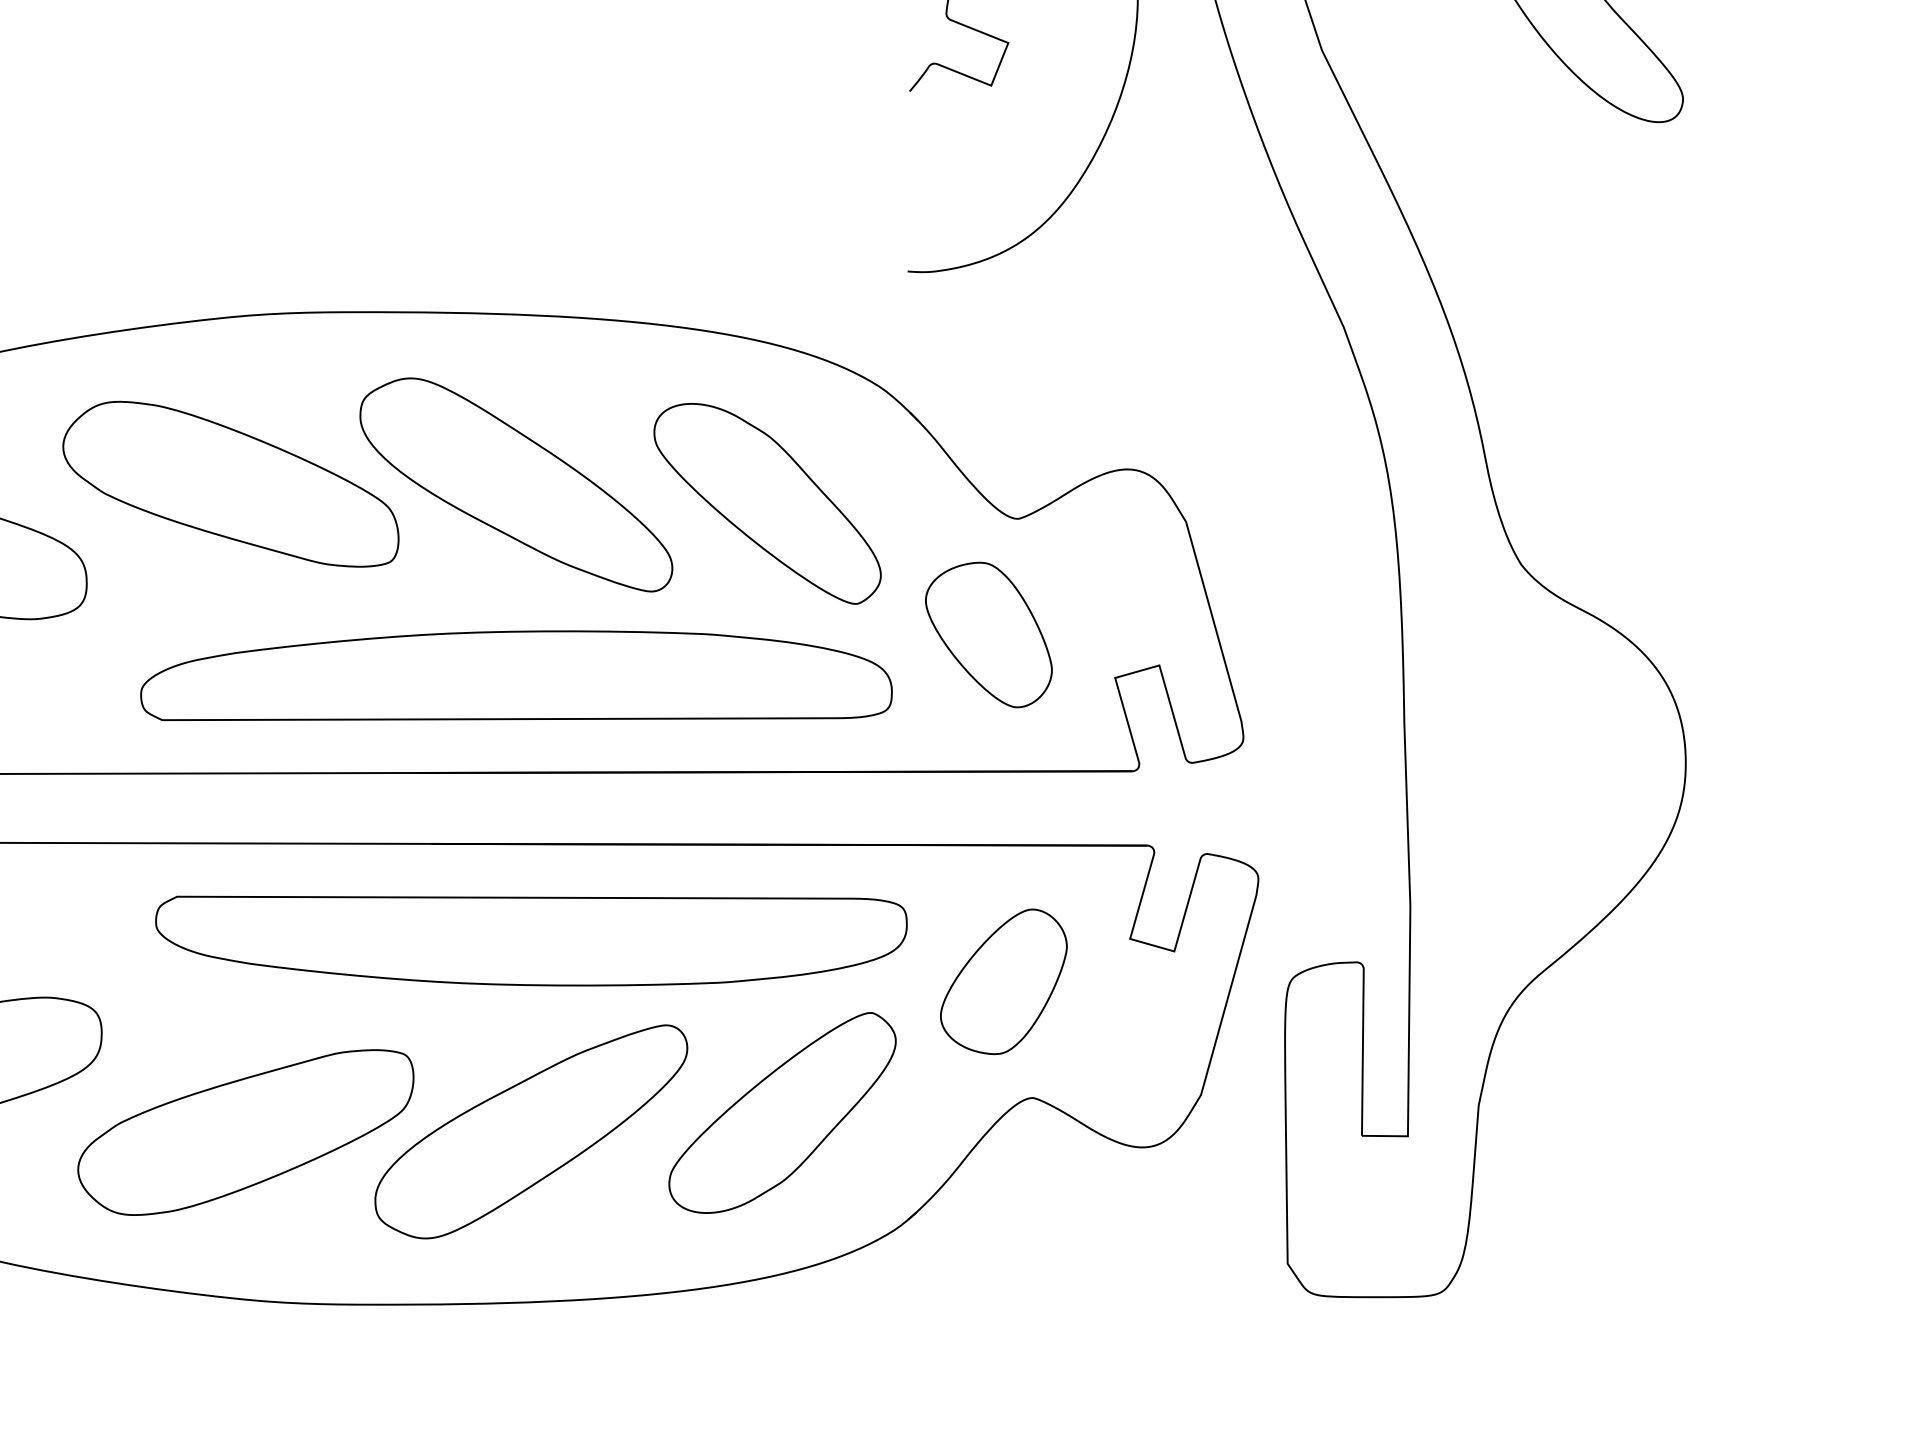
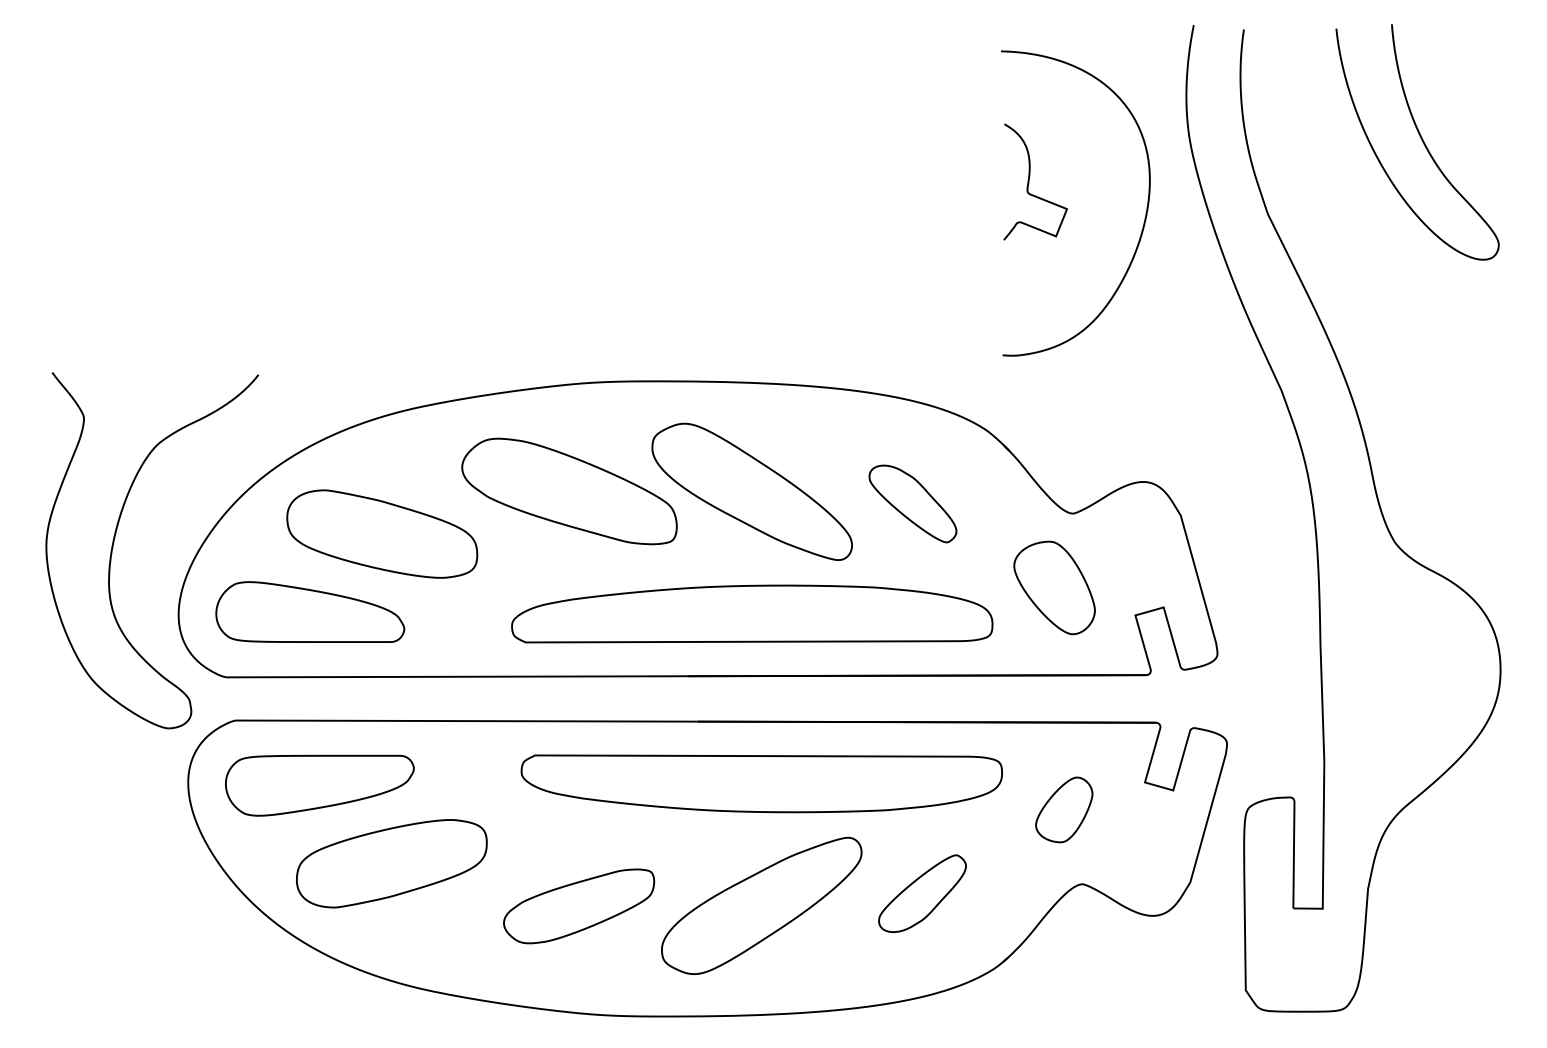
part: (766, 503) -> (912, 503), size x0.6
part: (1004, 981) -> (1064, 809), size x0.7
part: (782, 1112) -> (922, 893), size x0.6
part: (244, 1132) -> (578, 906), size x0.7

